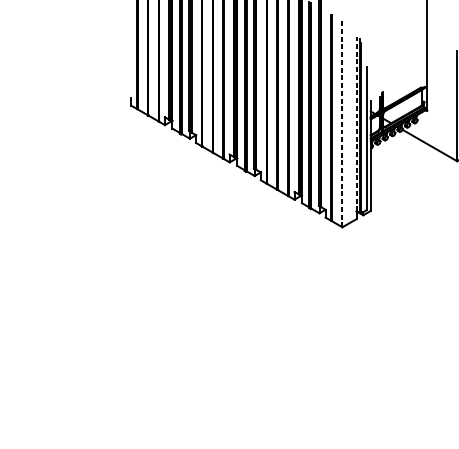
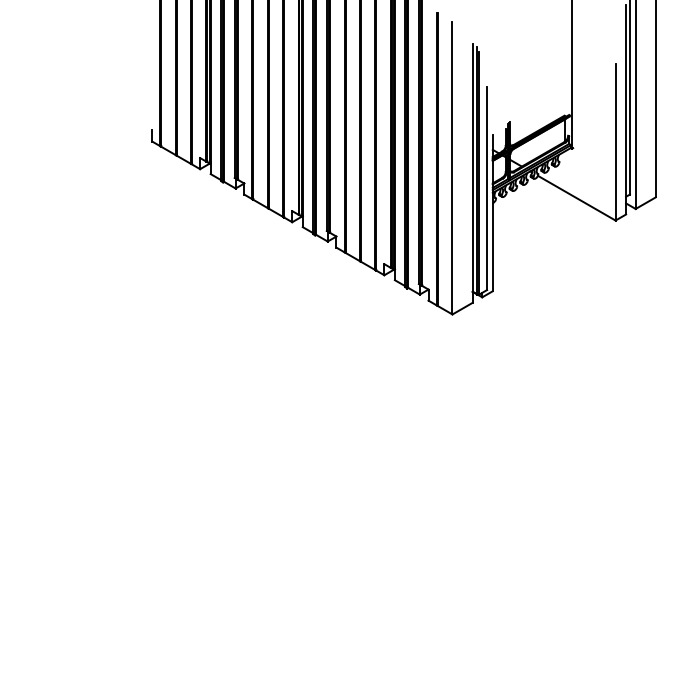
line: (342, 123) -> (452, 167), dashed -> solid
line: (356, 124) -> (472, 168), dashed -> solid

